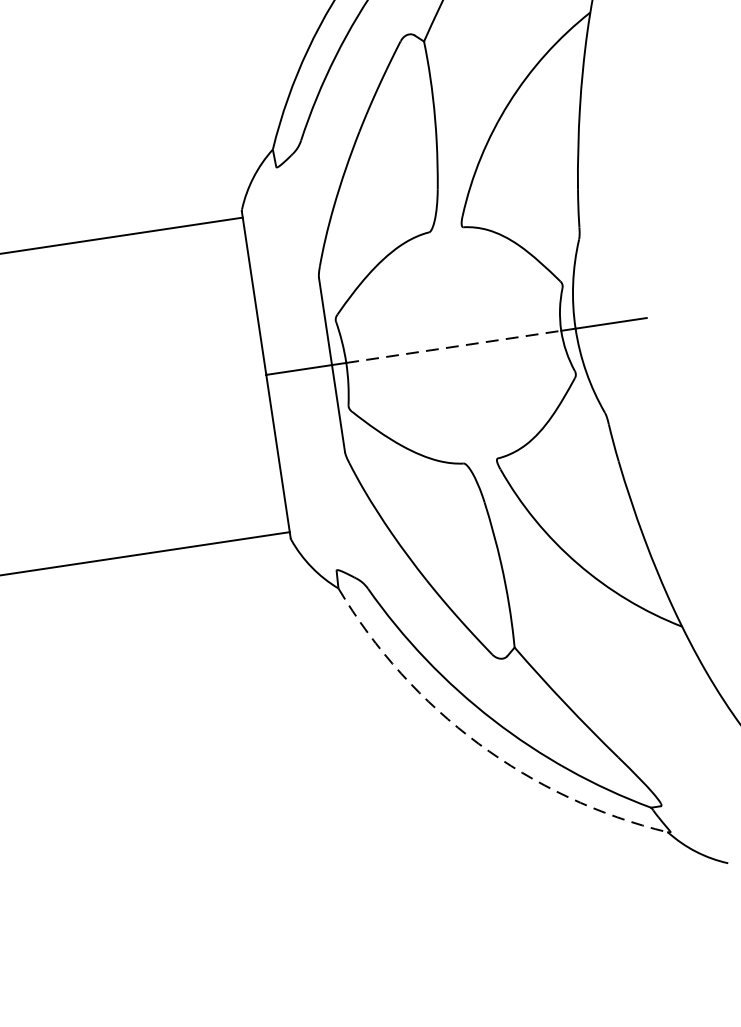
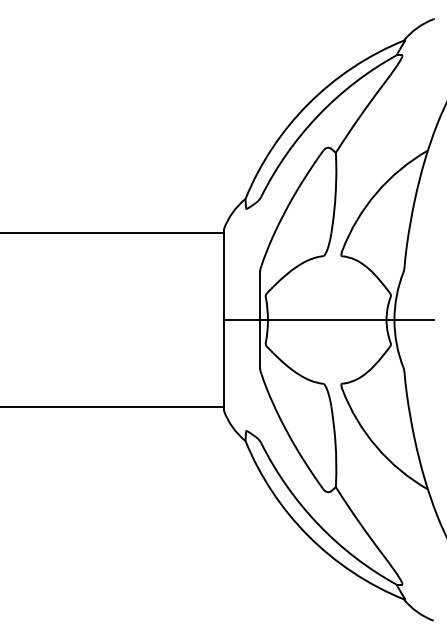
line: (454, 347) -> (327, 320), dashed -> solid
arc: (478, 744) -> (308, 536), dashed -> solid

